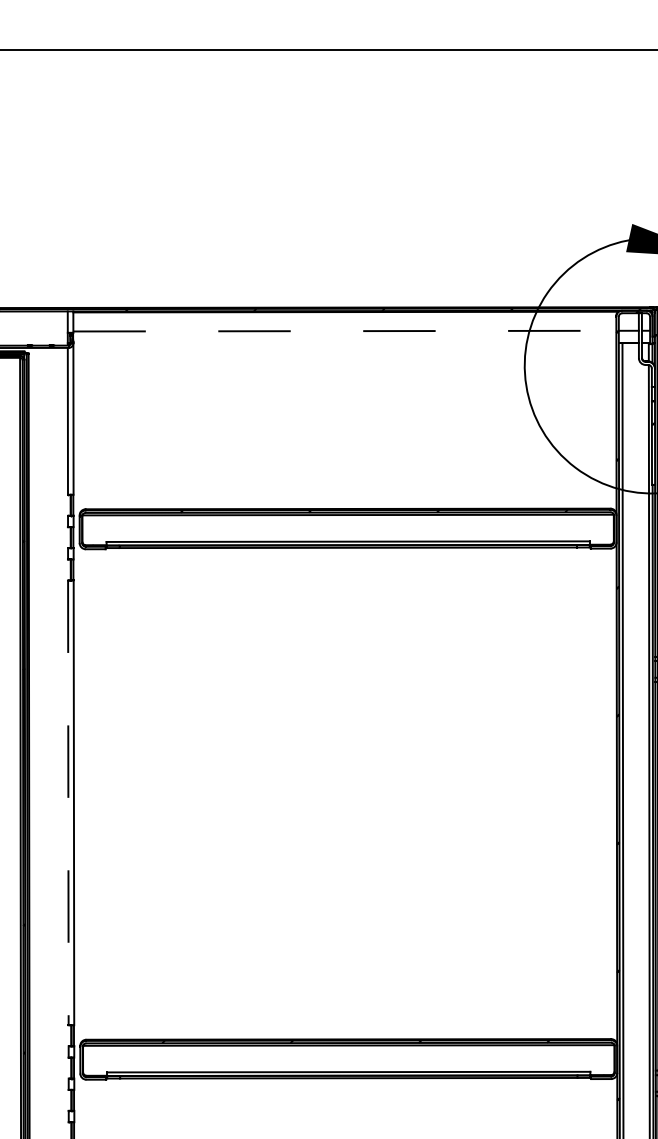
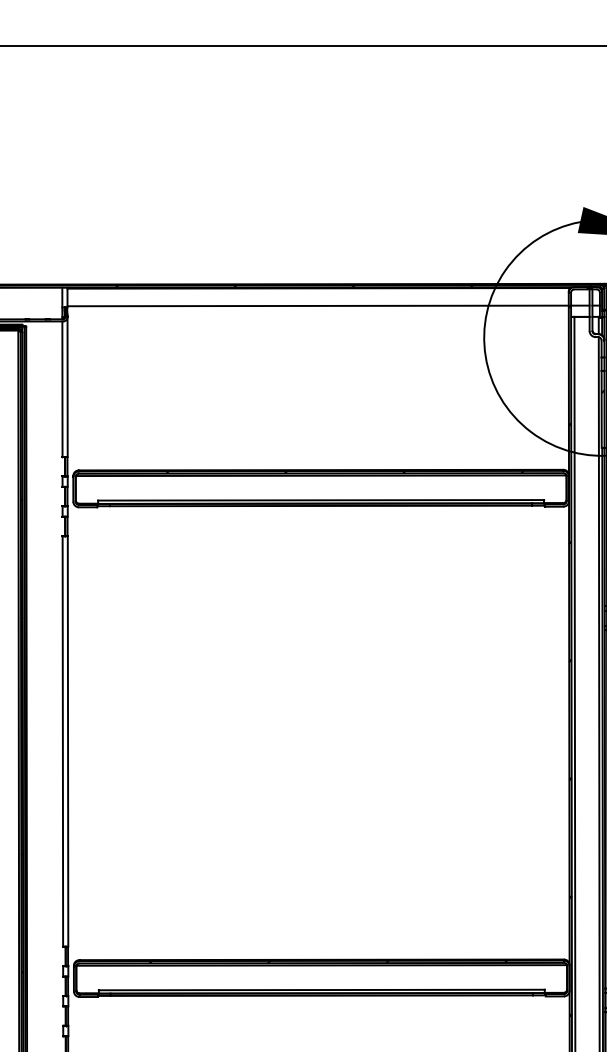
line: (345, 331) -> (318, 306), dashed -> solid
line: (68, 803) -> (63, 742), dashed -> solid

